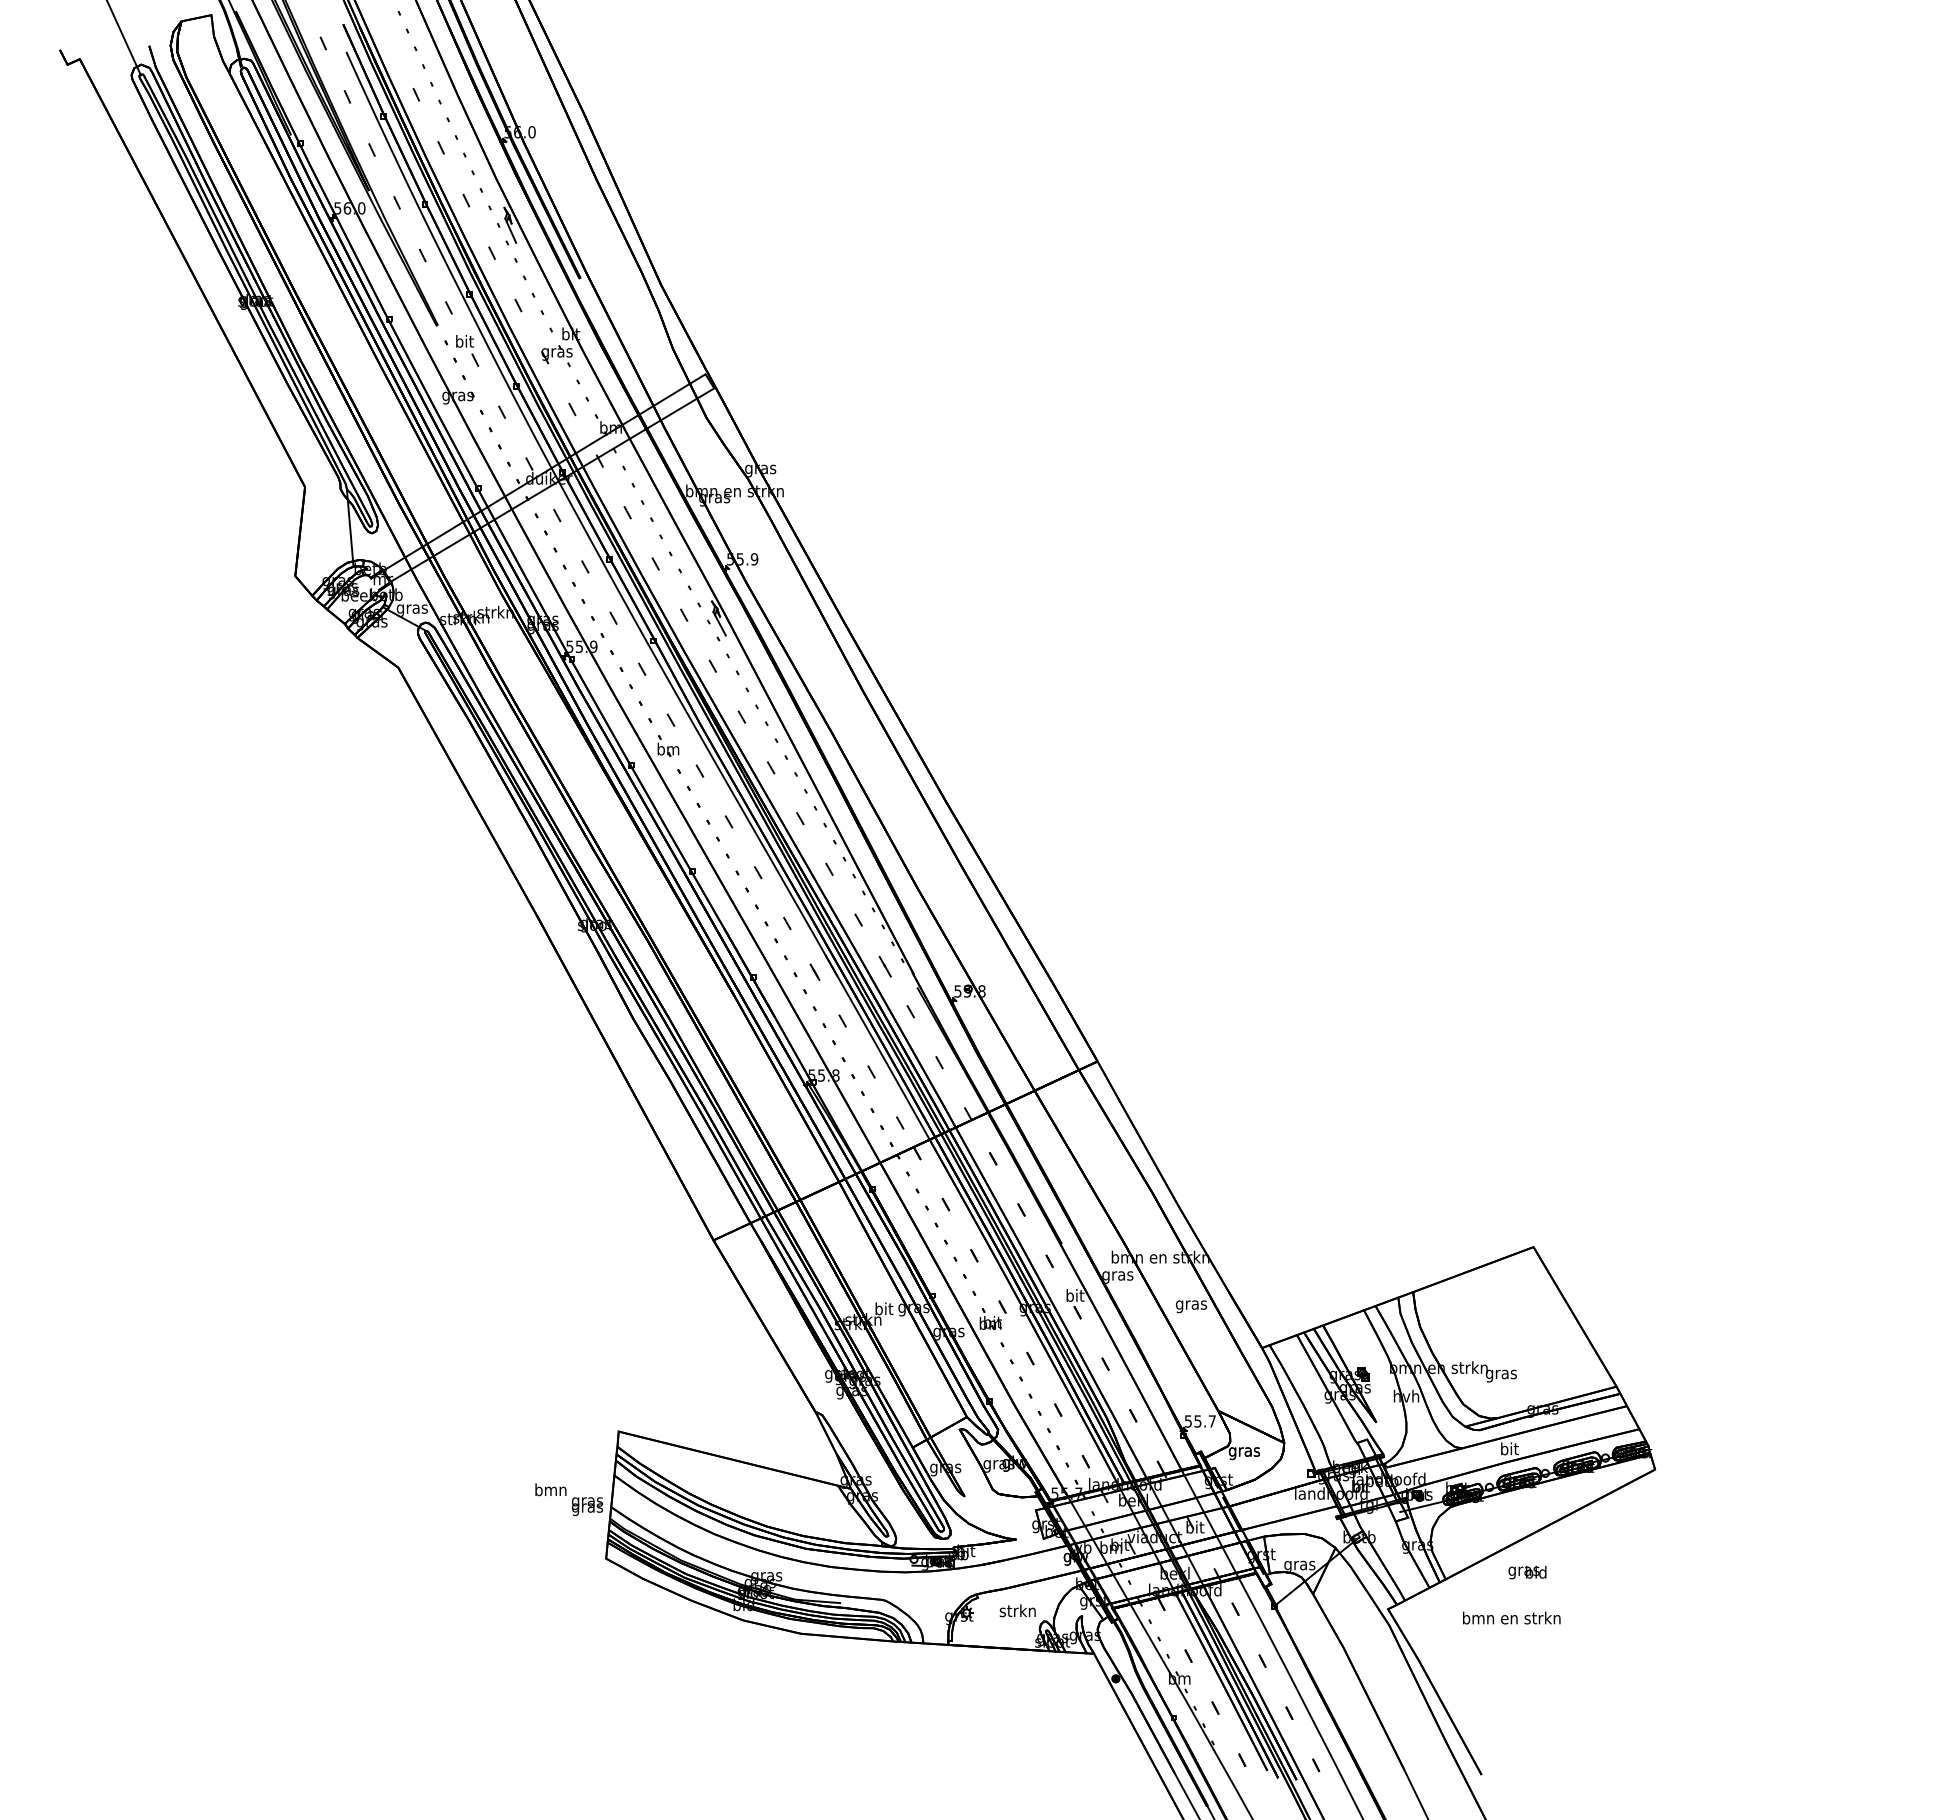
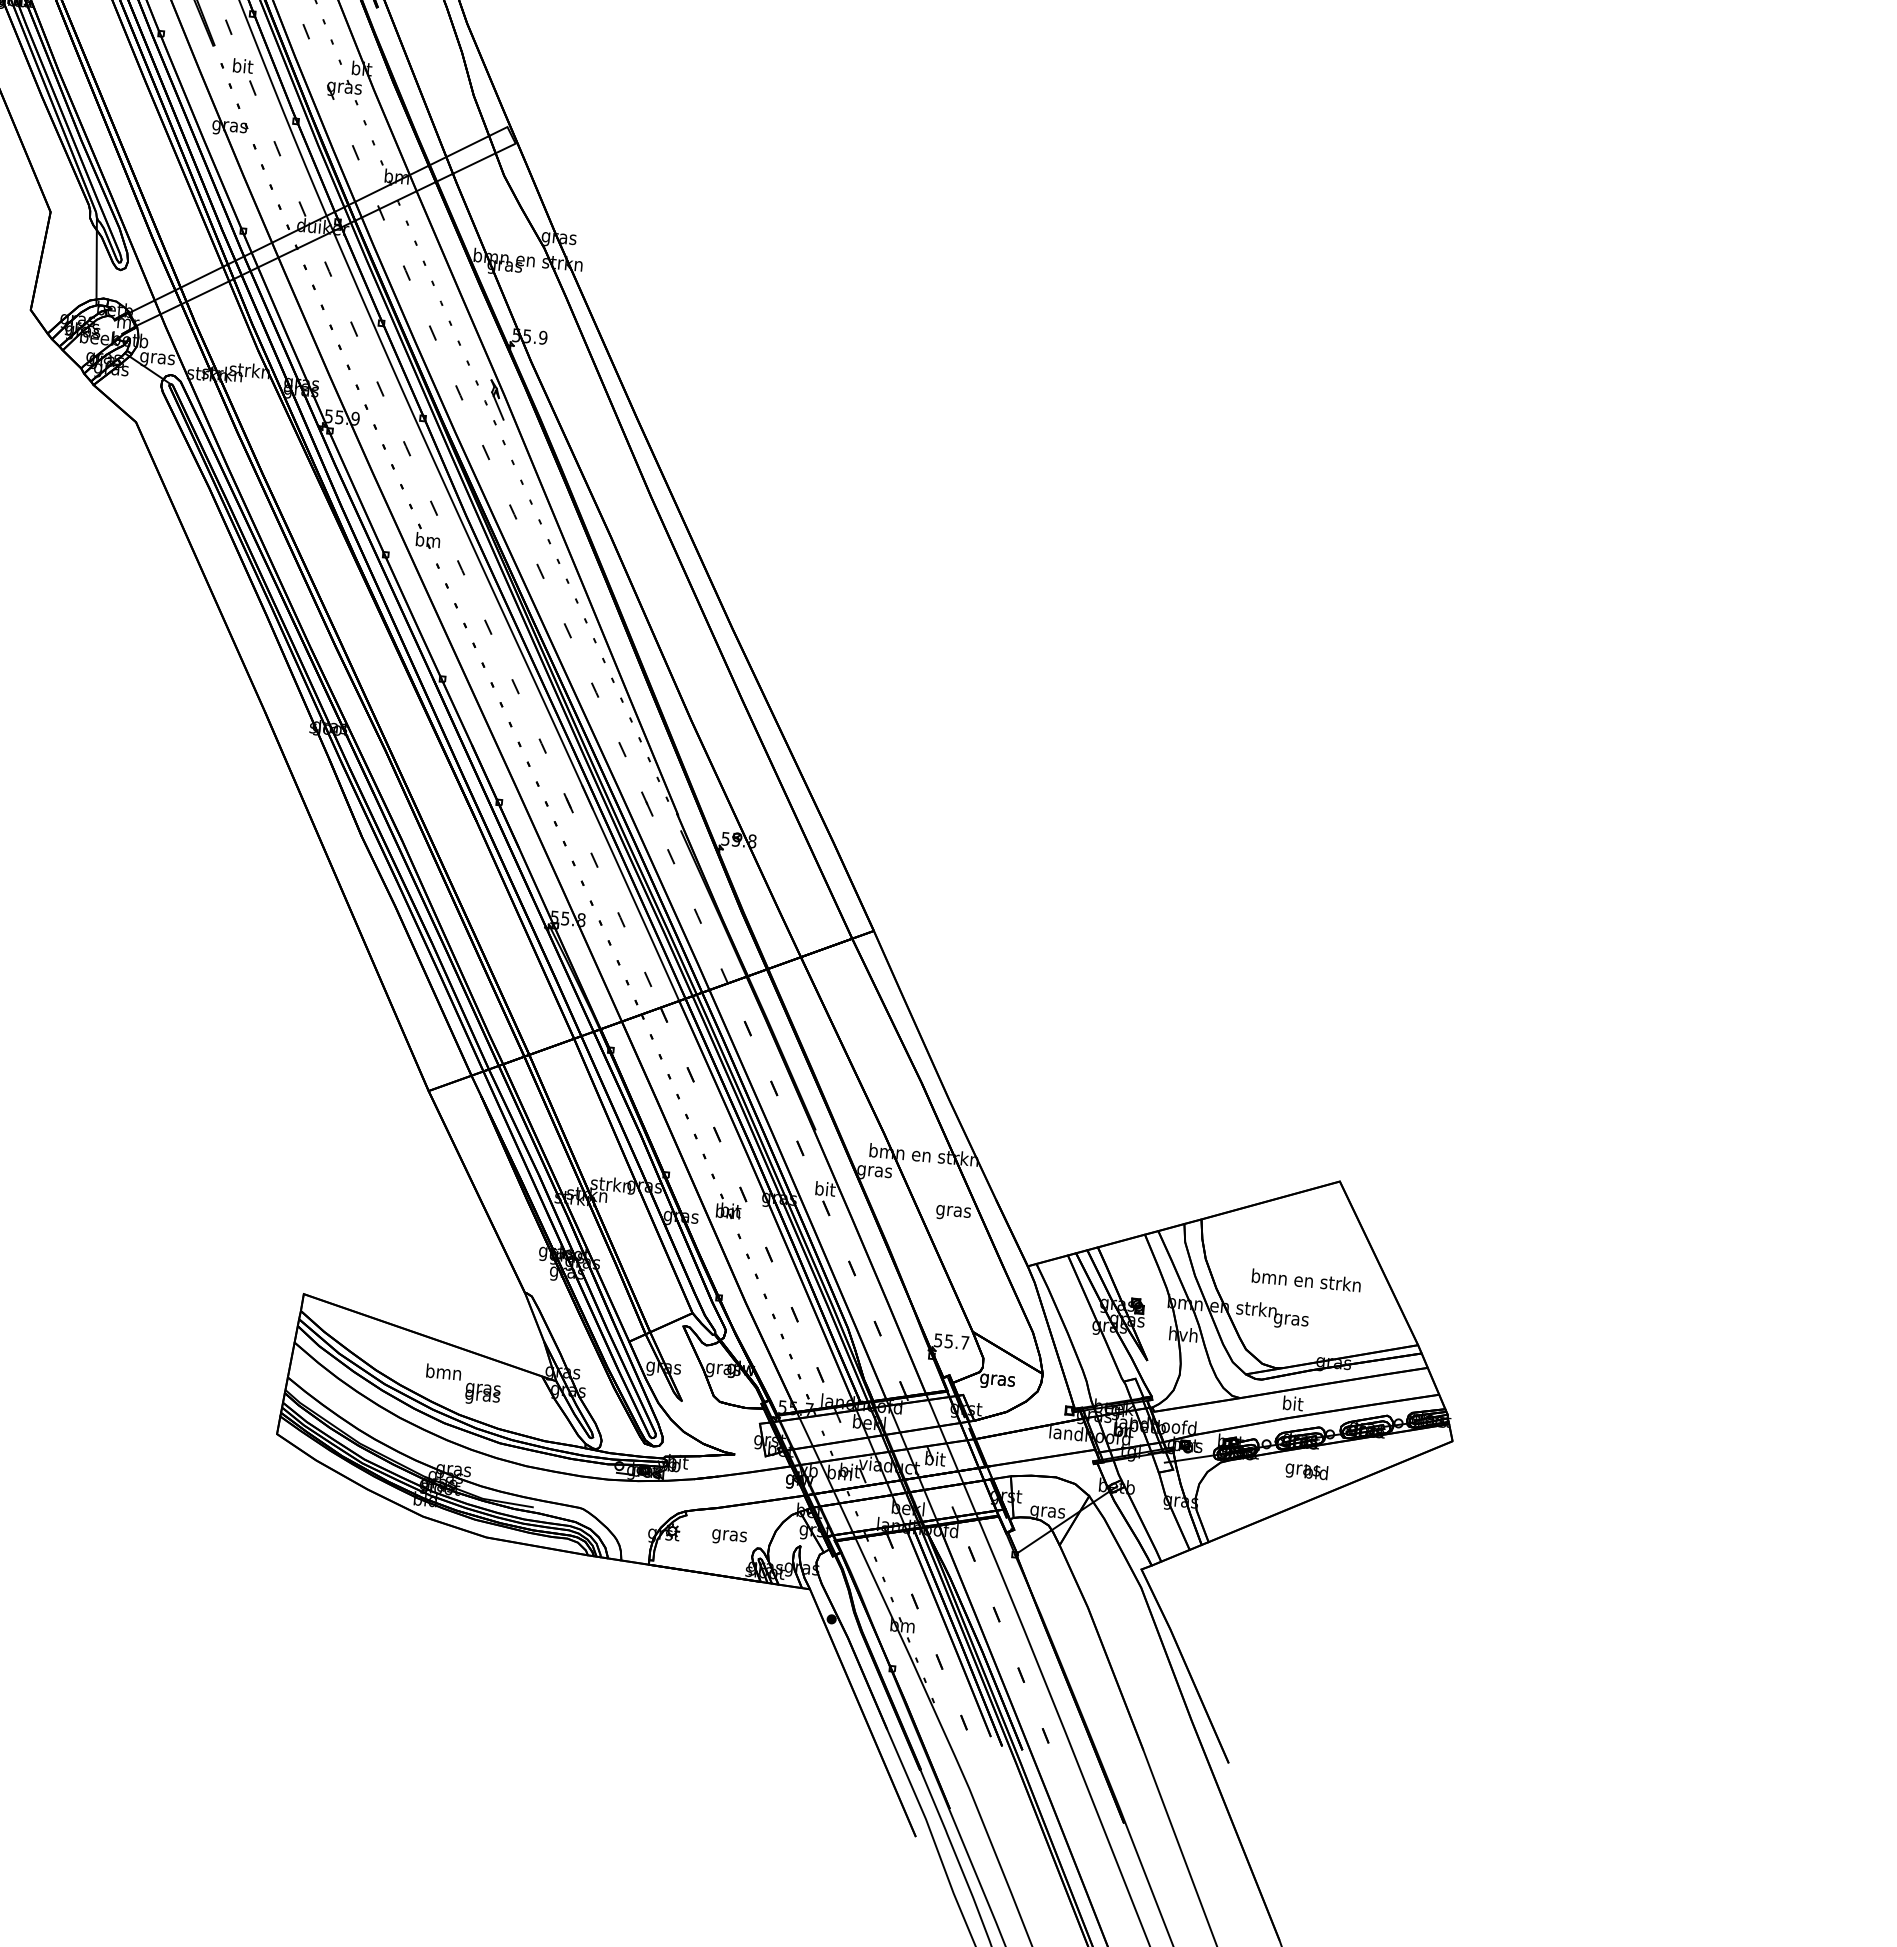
text: (883, 1308) -> (610, 1184), bit -> strkn
text: (568, 1499) -> (462, 1384), moved
text: (1527, 1572) -> (1306, 1471), moved
text: (1017, 1612) -> (729, 1535), strkn -> gras
text: (1511, 1617) -> (1306, 1279), moved

